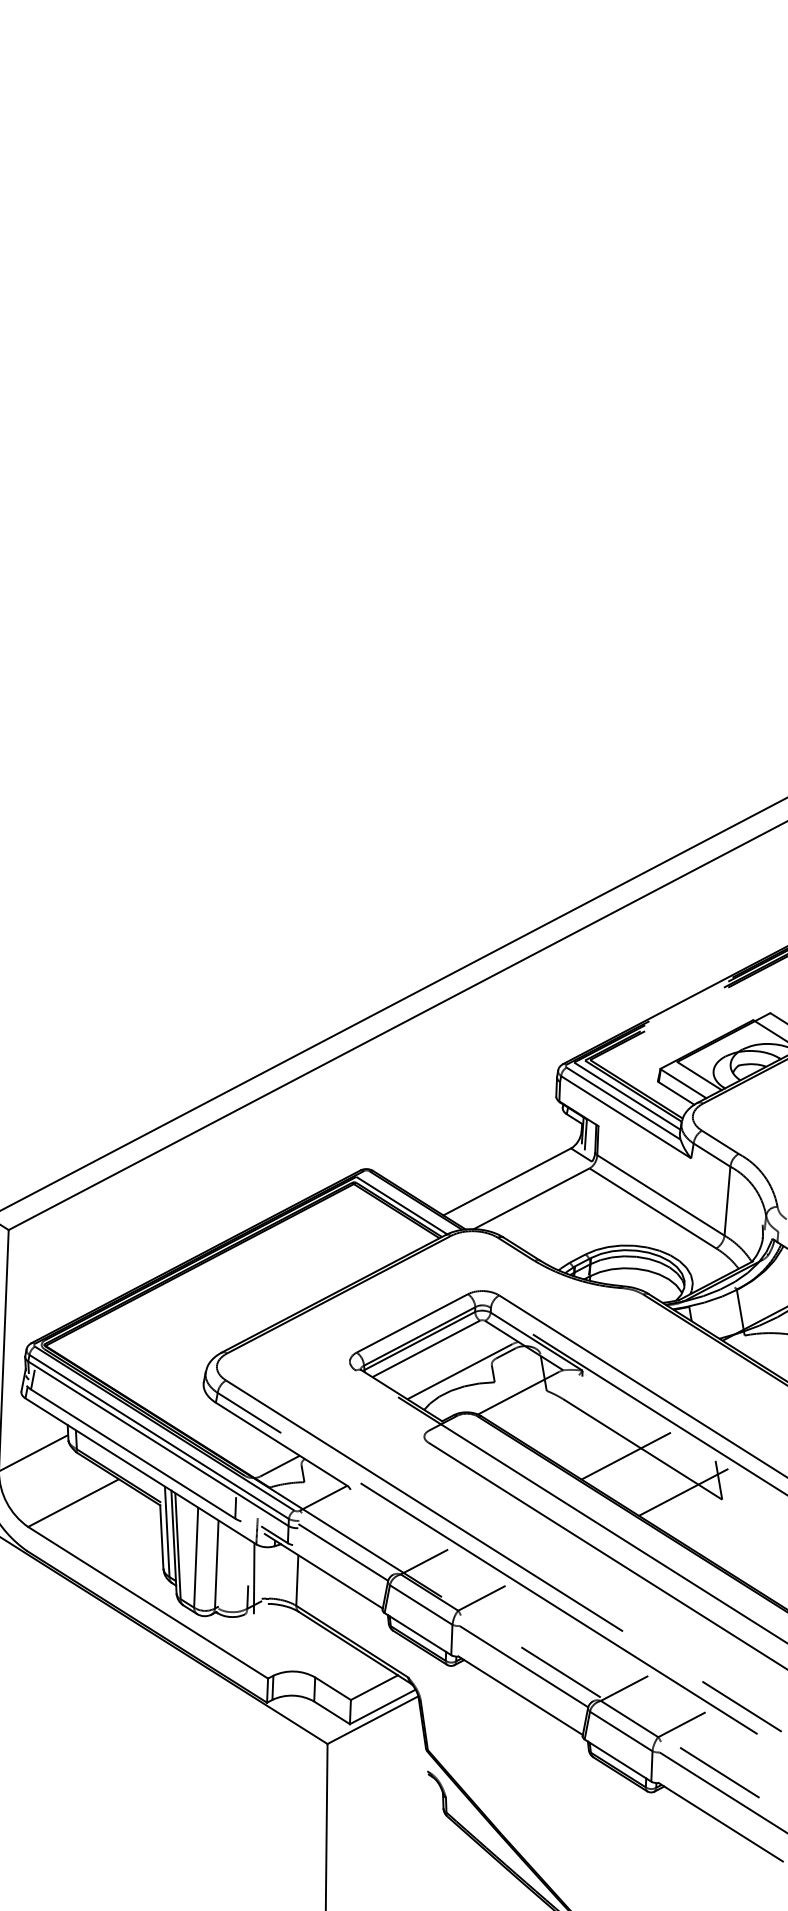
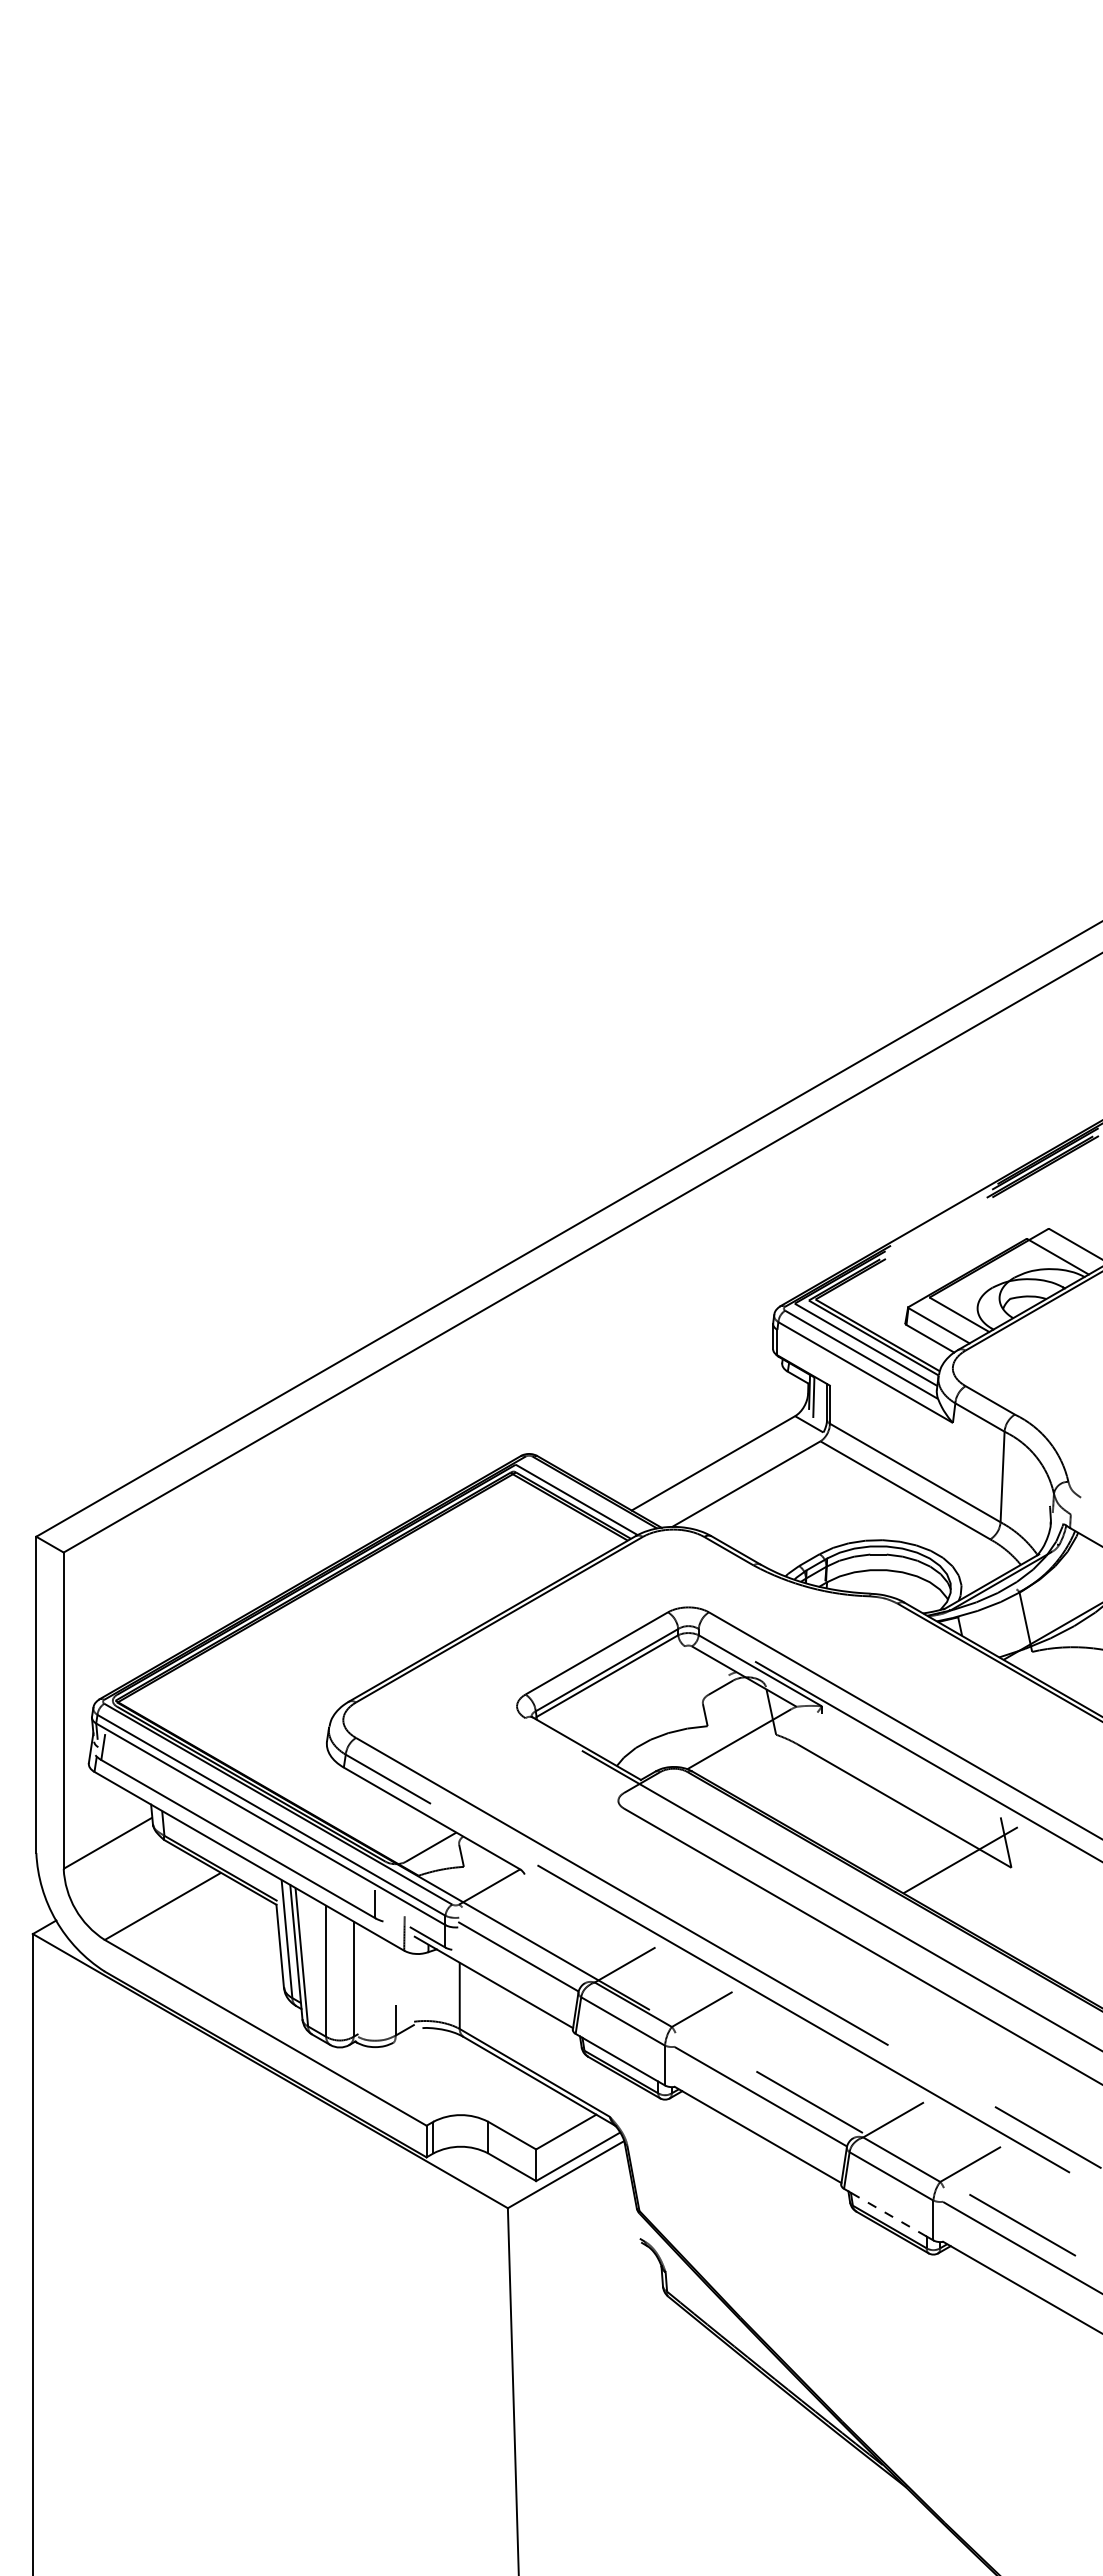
line: (426, 1348) -> (616, 1685), removed
line: (459, 1371) -> (661, 1714), removed
line: (626, 1455) -> (883, 1815), removed
line: (253, 1578) -> (402, 1995), removed
line: (617, 1760) -> (888, 2214), solid -> dashed

